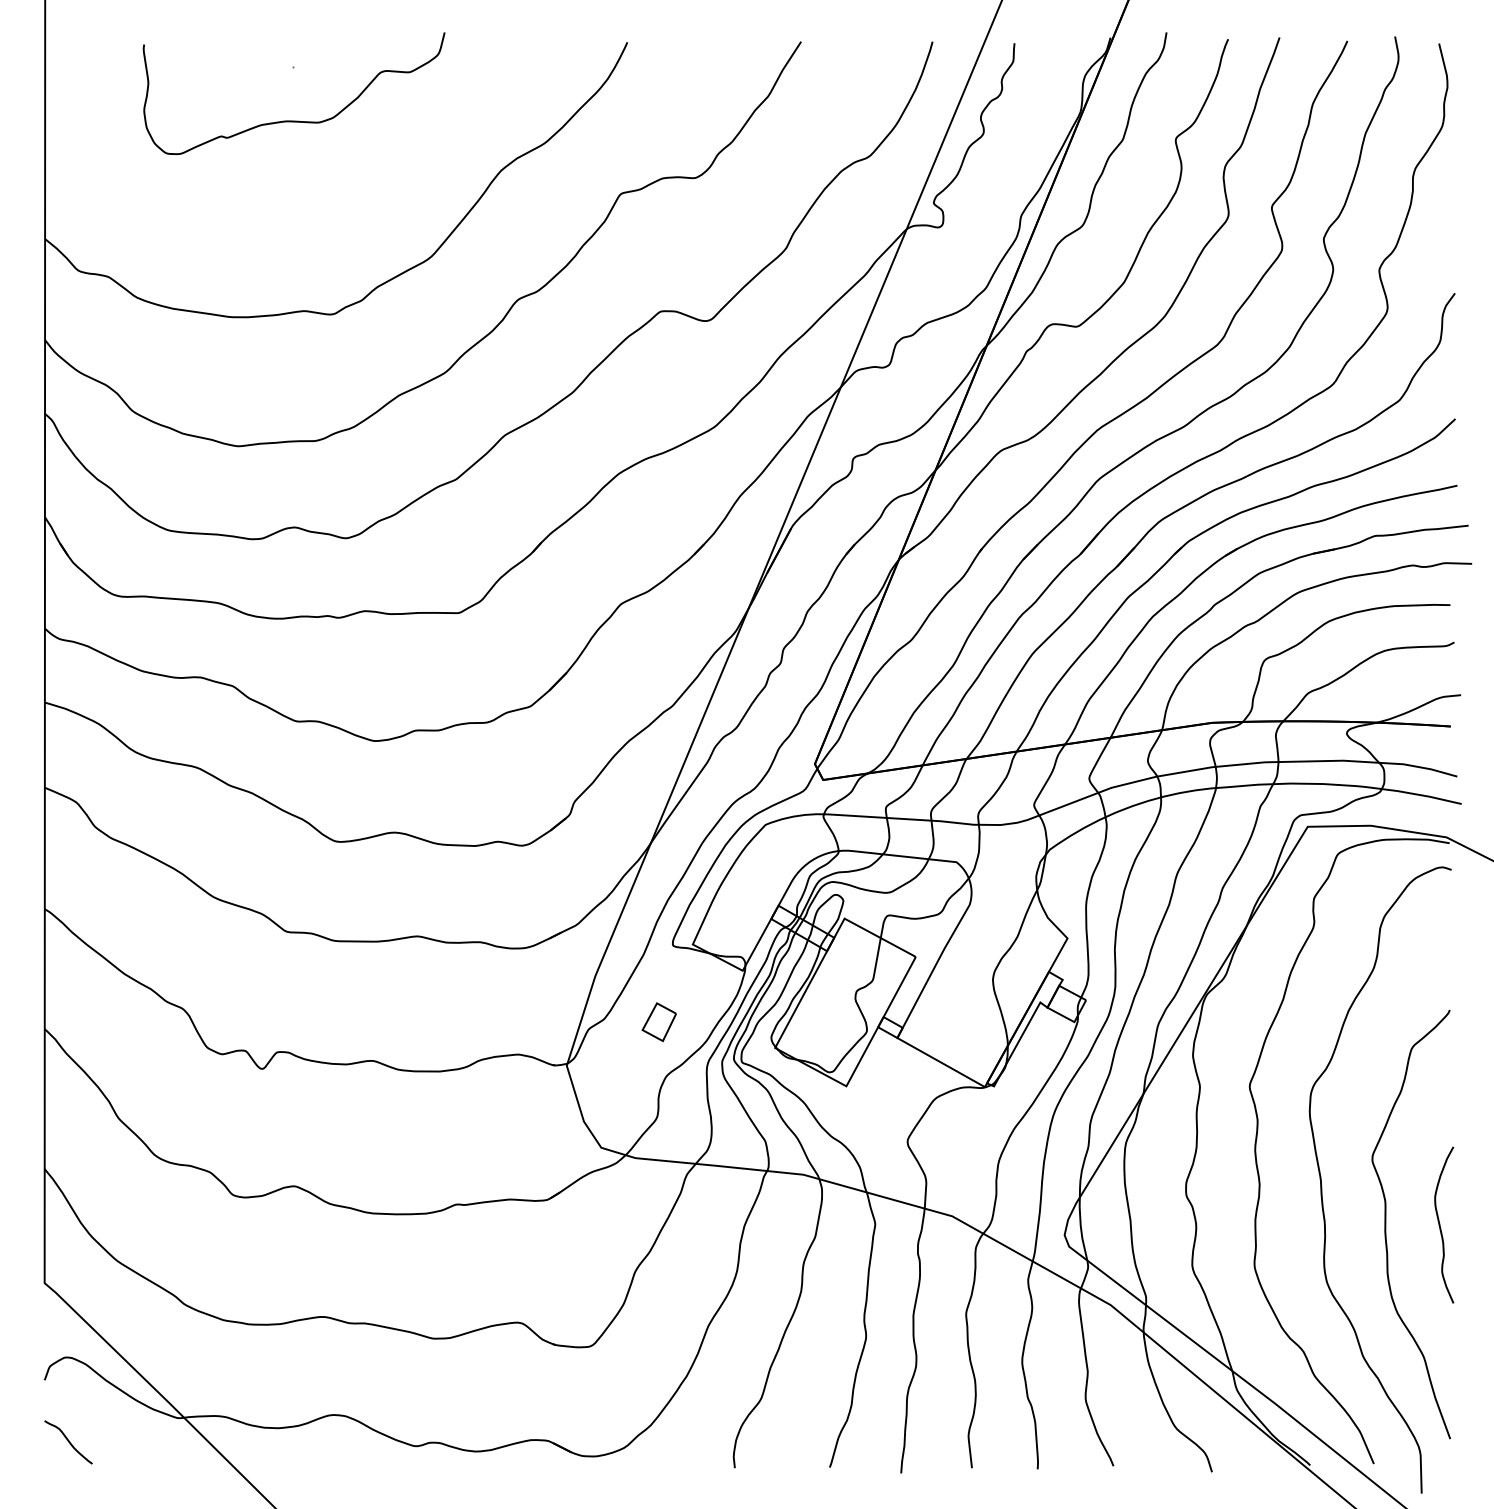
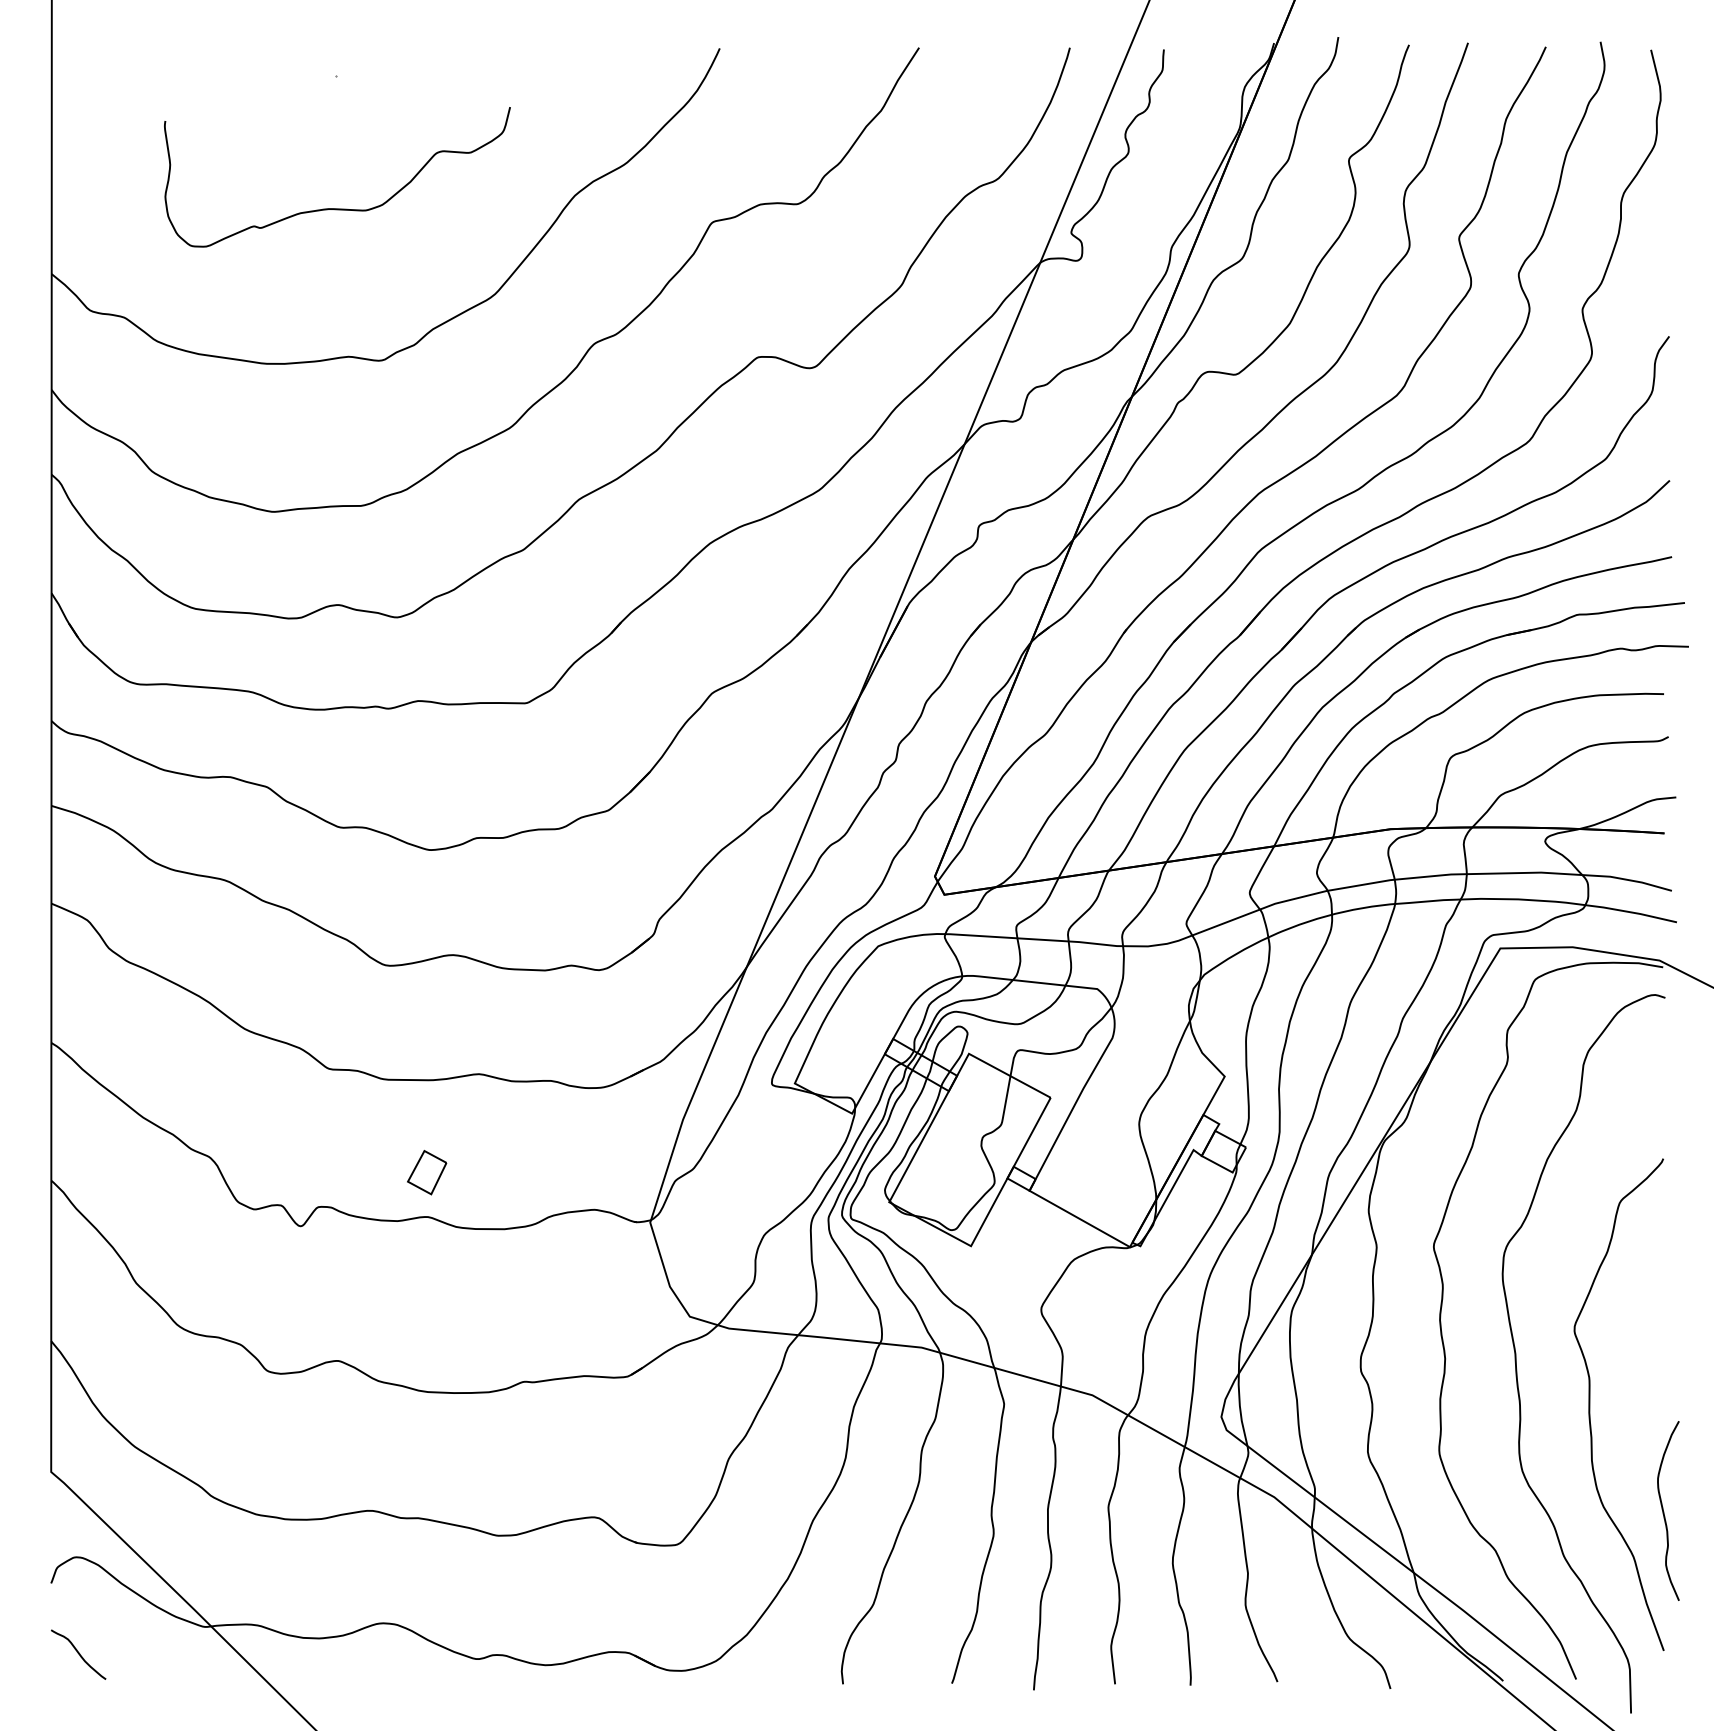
curve: (293, 120) -> (336, 208), moved
part: (658, 1022) -> (426, 1172), moved
curve: (1440, 1224) -> (1664, 1510), moved

